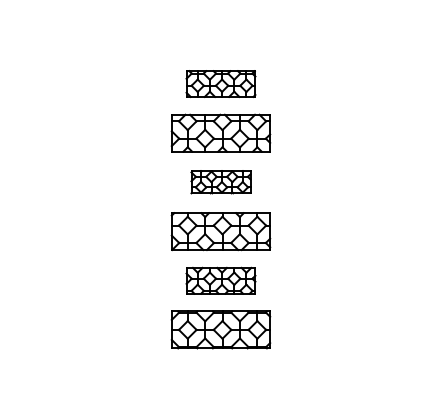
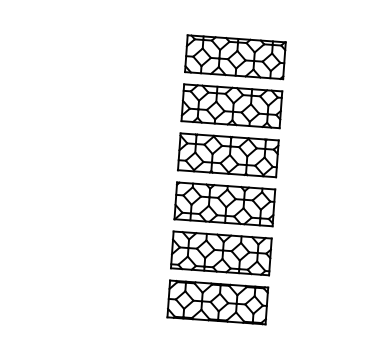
part: (220, 83) -> (234, 56), size x1.43
part: (220, 181) -> (227, 154), size x1.67
part: (220, 280) -> (220, 253), size x1.43

